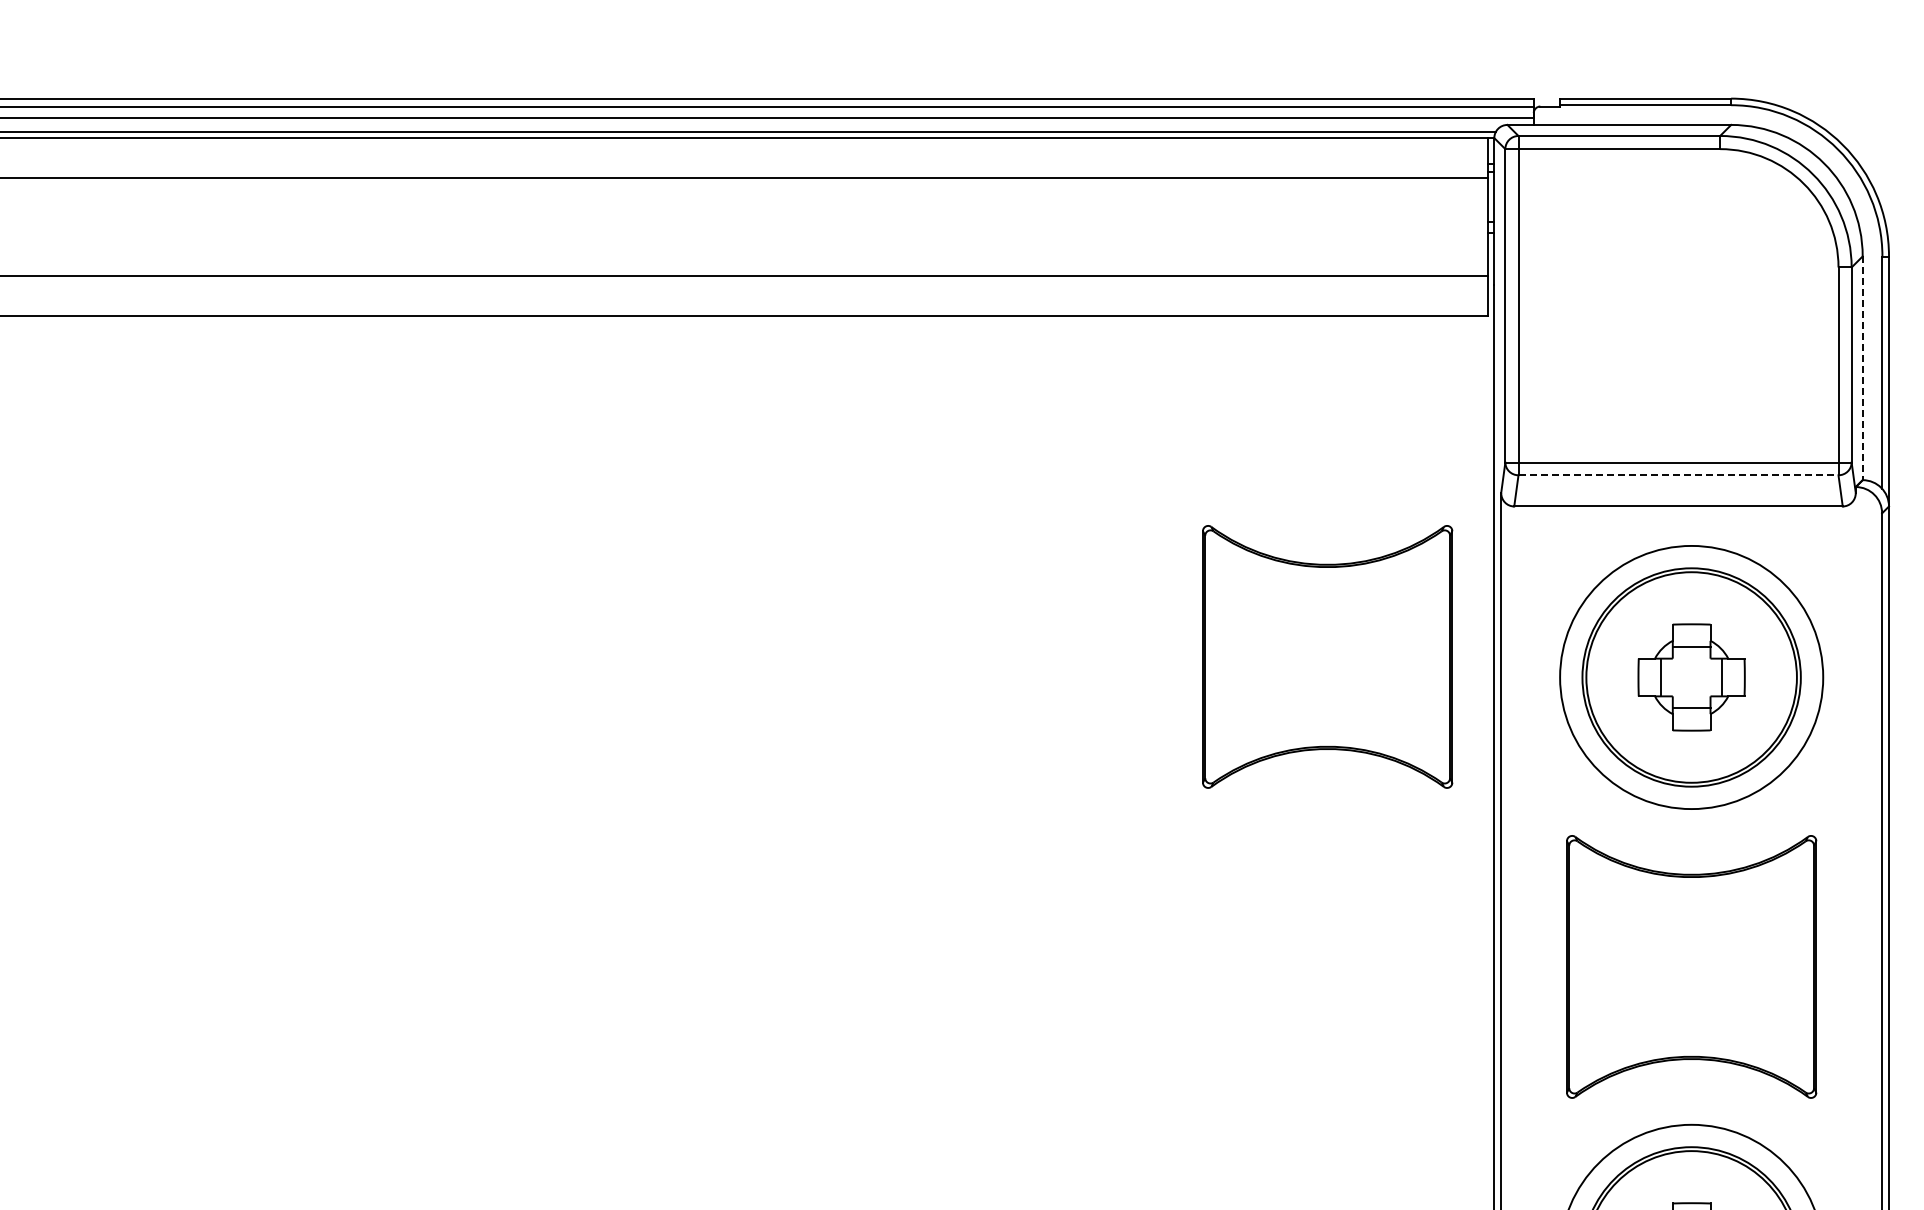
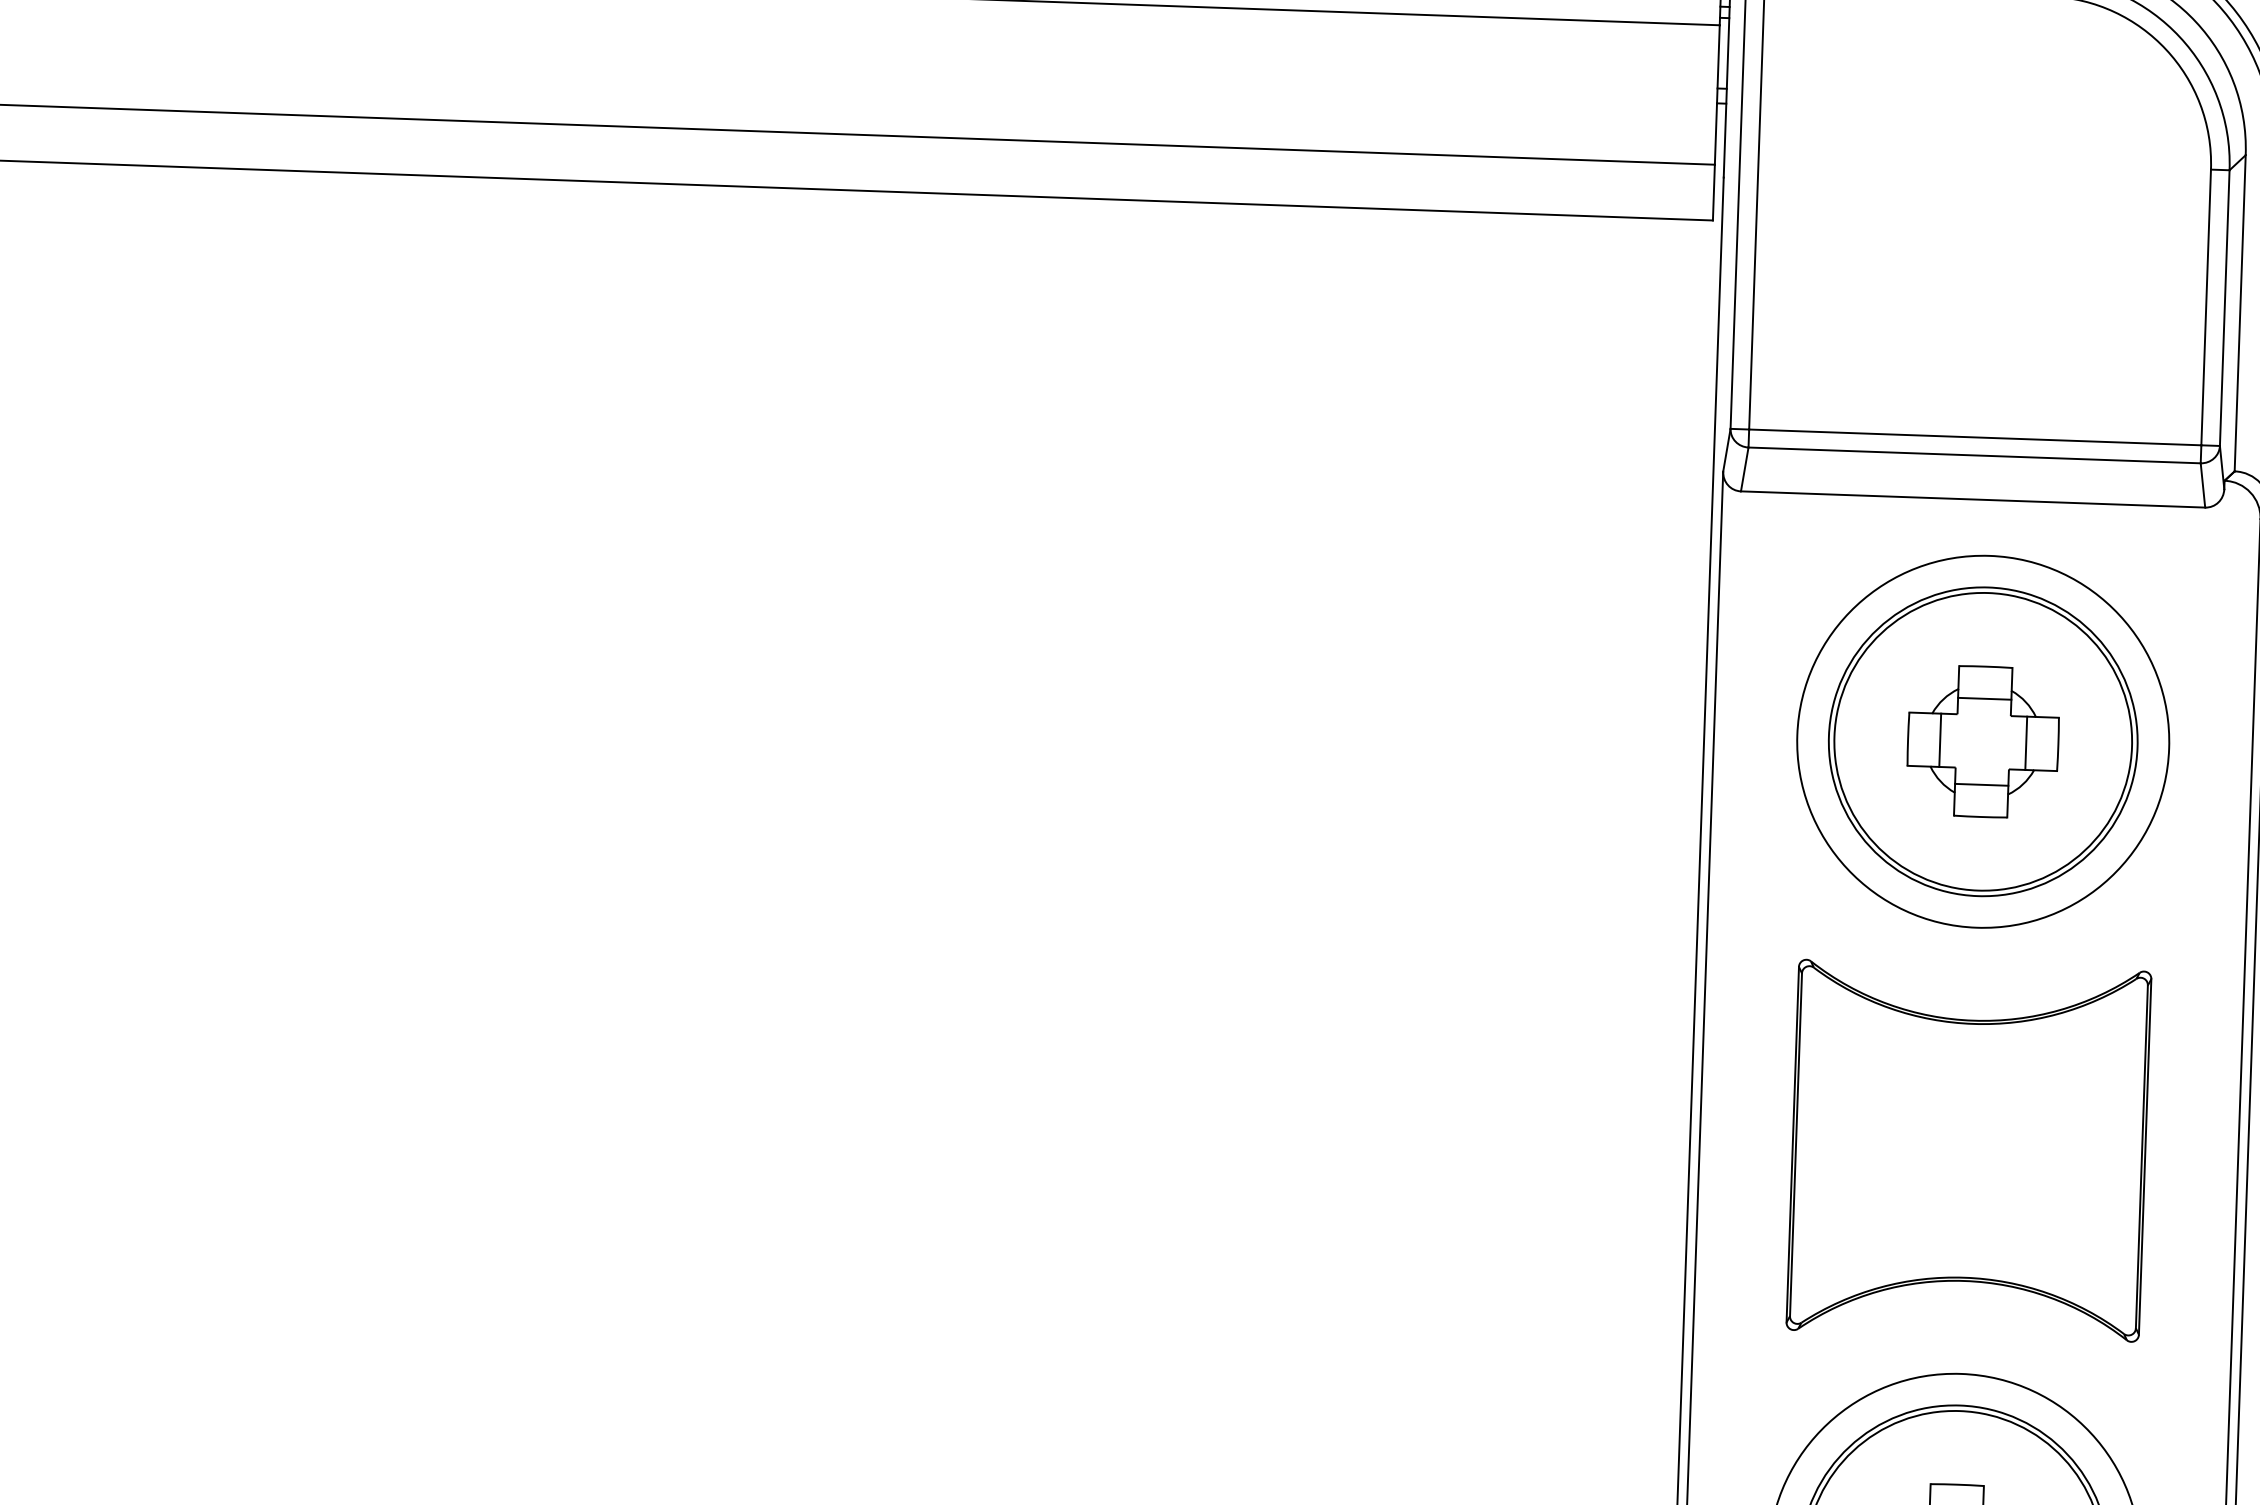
line: (1862, 368) -> (2239, 313), dashed -> solid
line: (1678, 475) -> (1974, 455), dashed -> solid
part: (1327, 656) -> (1469, 694), removed

